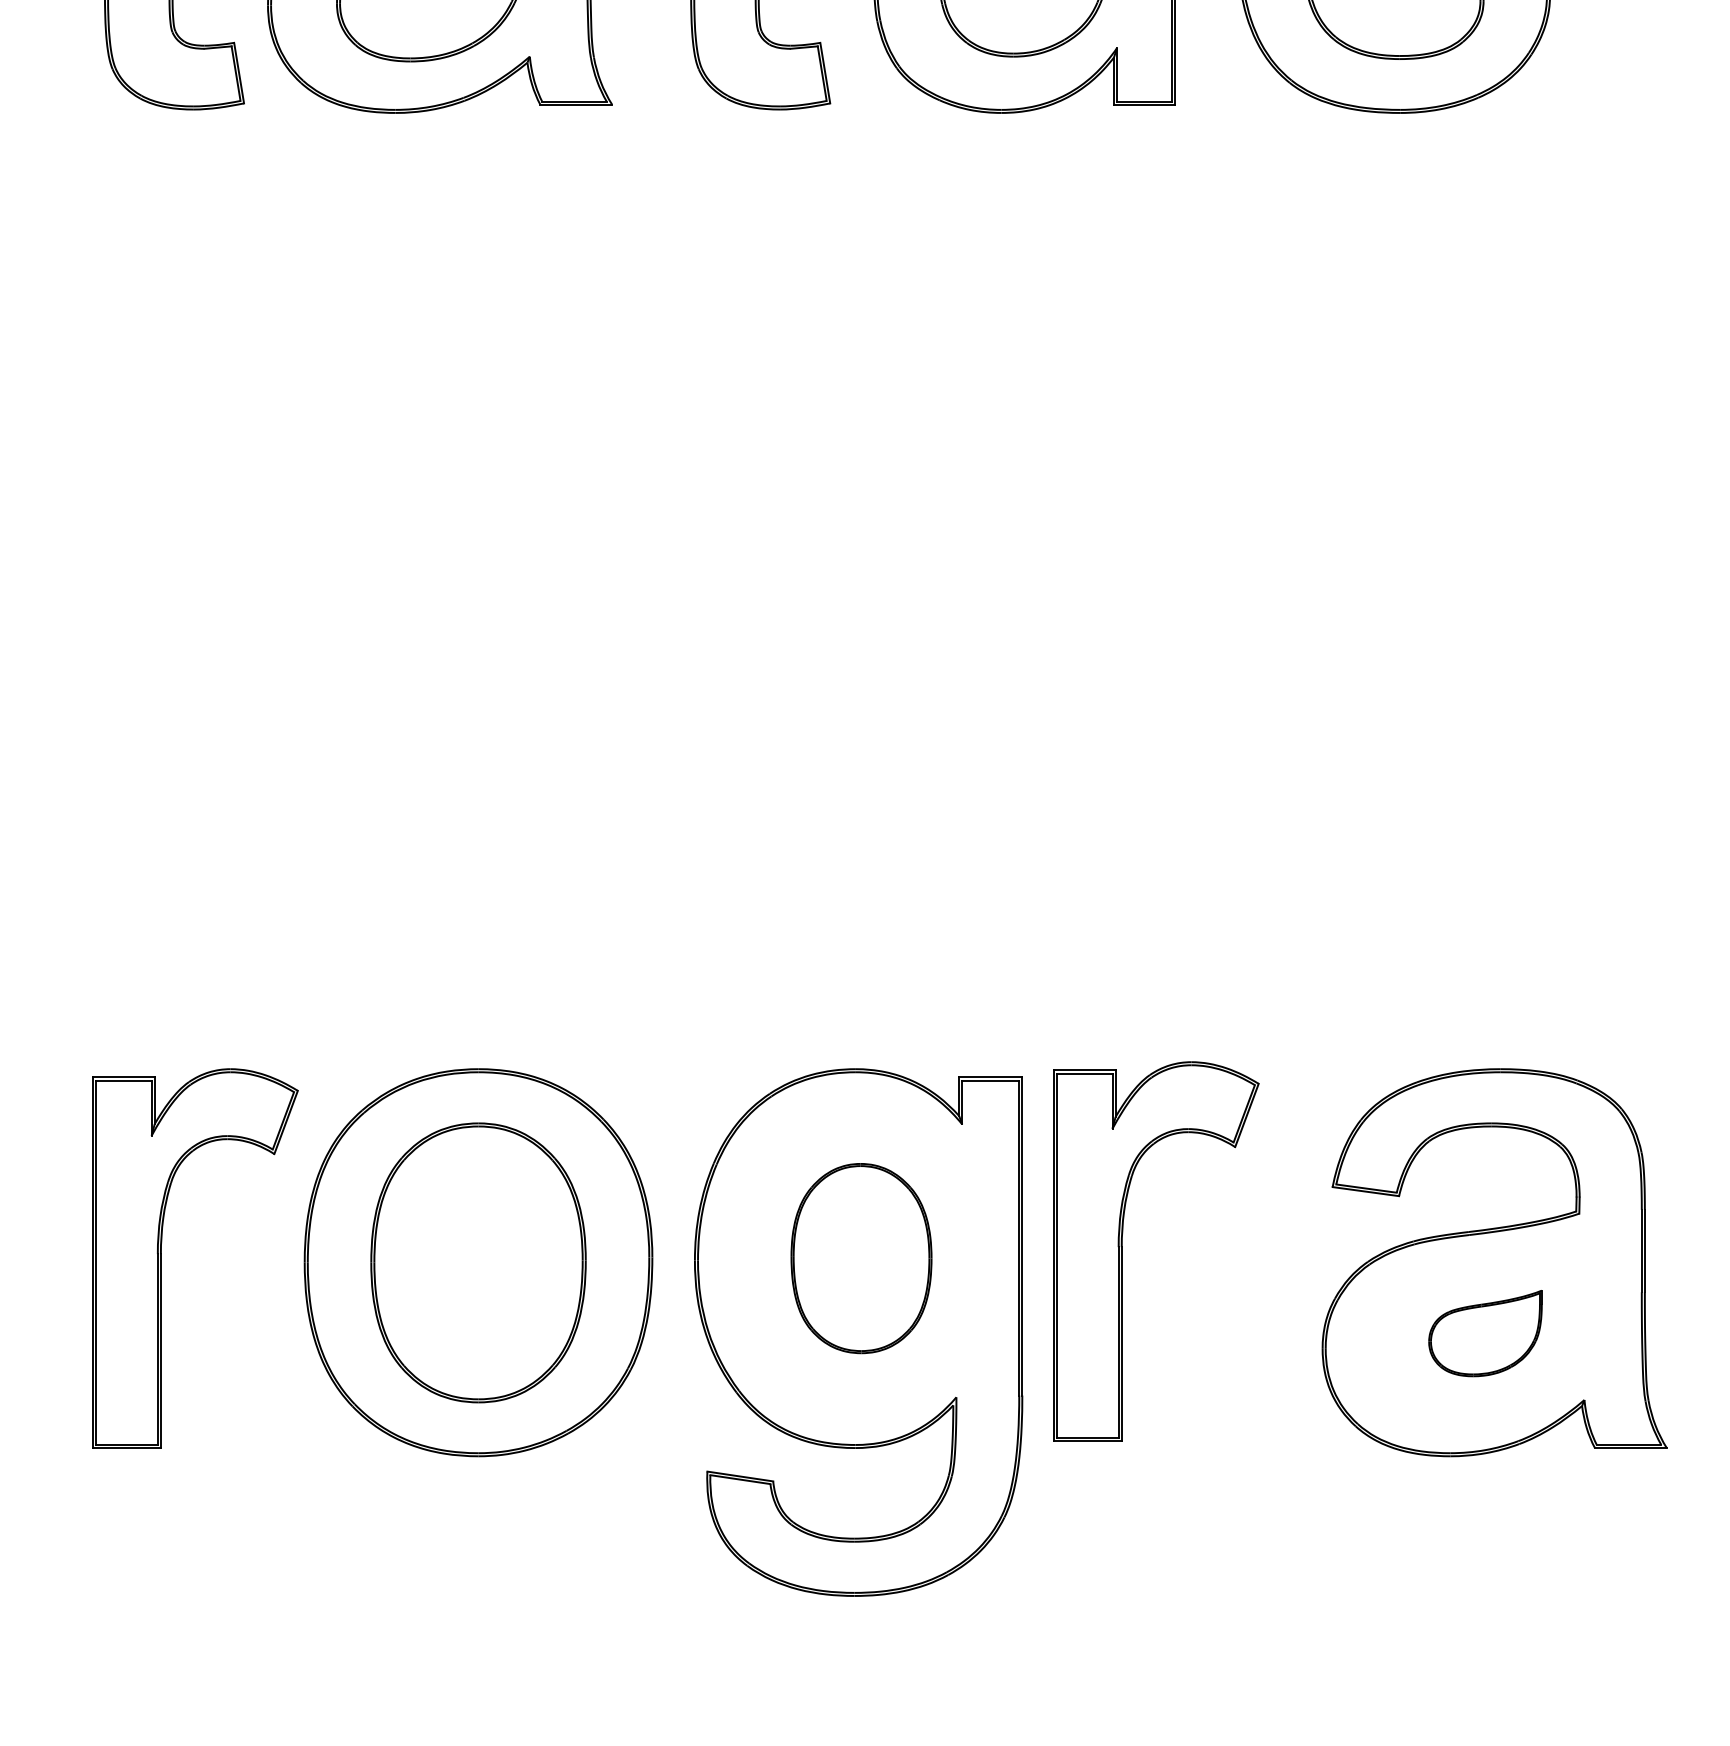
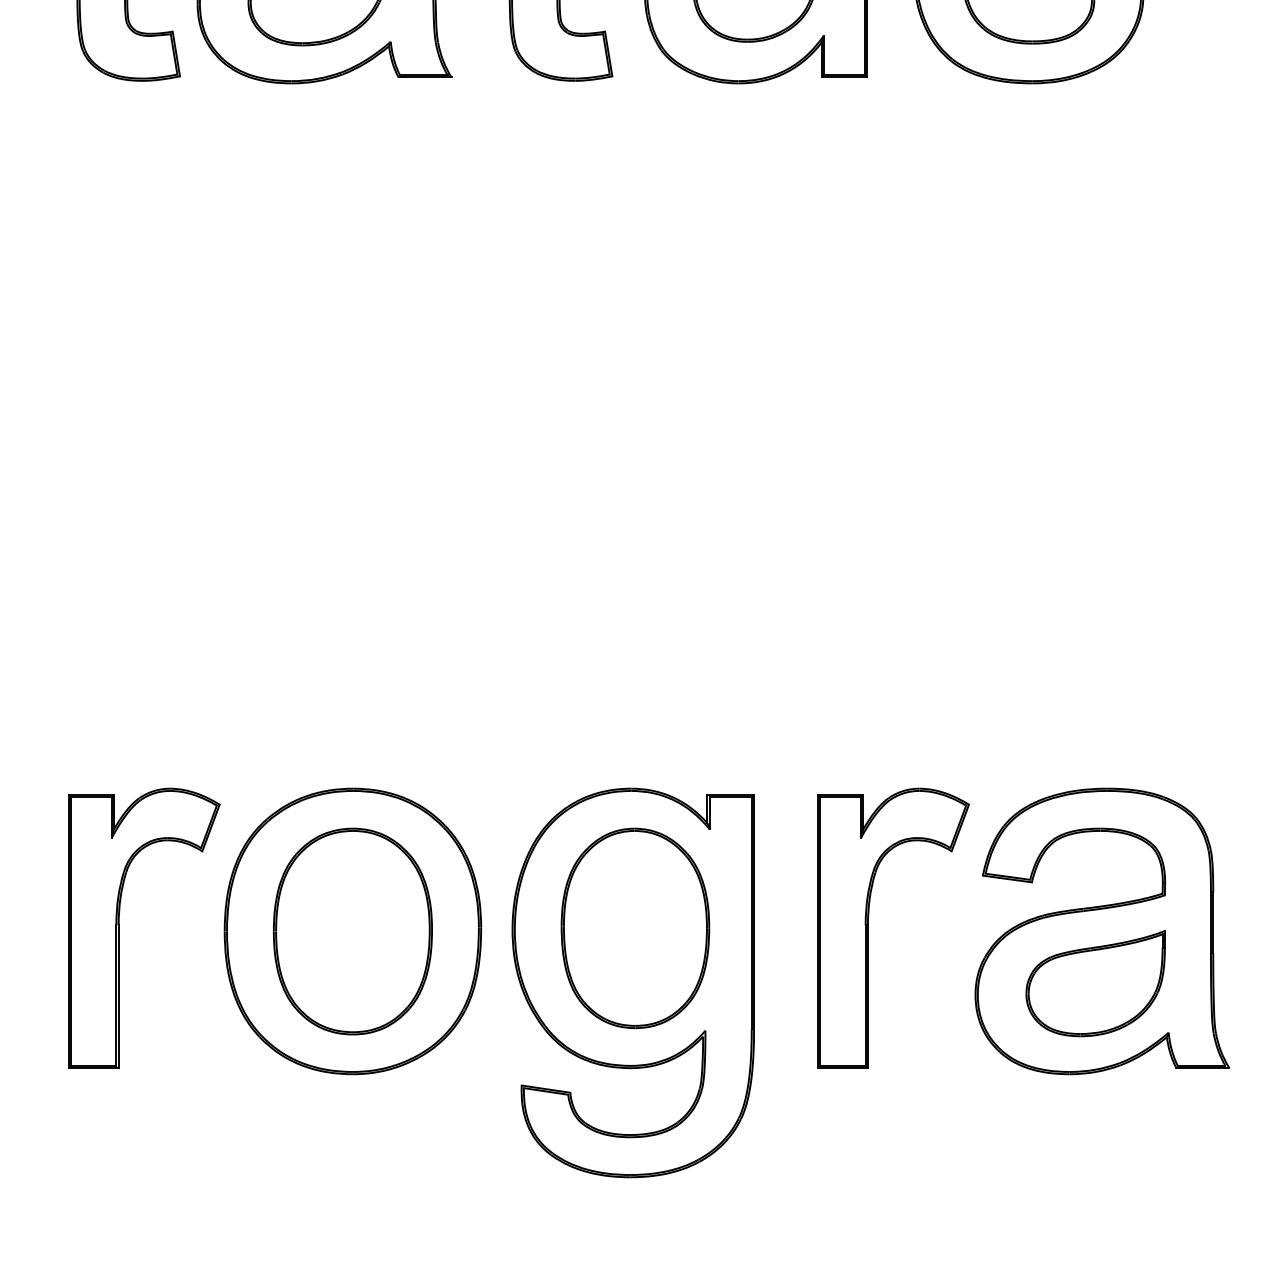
part: (1122, 1251) -> (868, 928), moved
part: (861, 1258) -> (635, 928), size x1.43
part: (1485, 1333) -> (1095, 983), size x1.67

